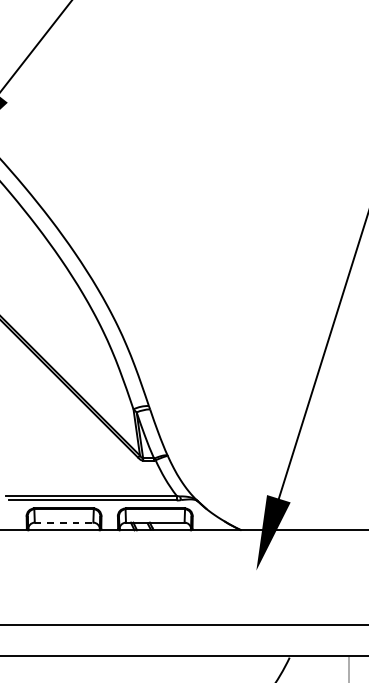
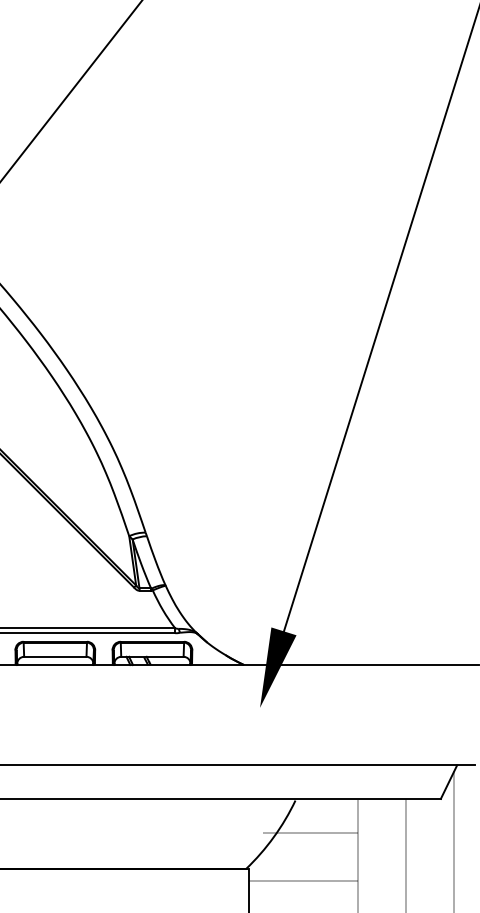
line: (64, 522) -> (55, 656), dashed -> solid

